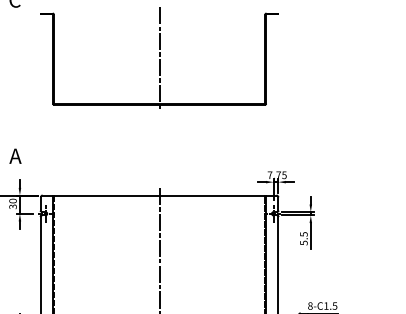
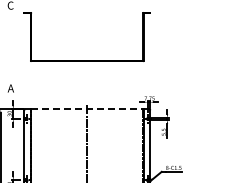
line: (159, 58) -> (87, 36), removed
line: (159, 195) -> (87, 109), solid -> dashed

